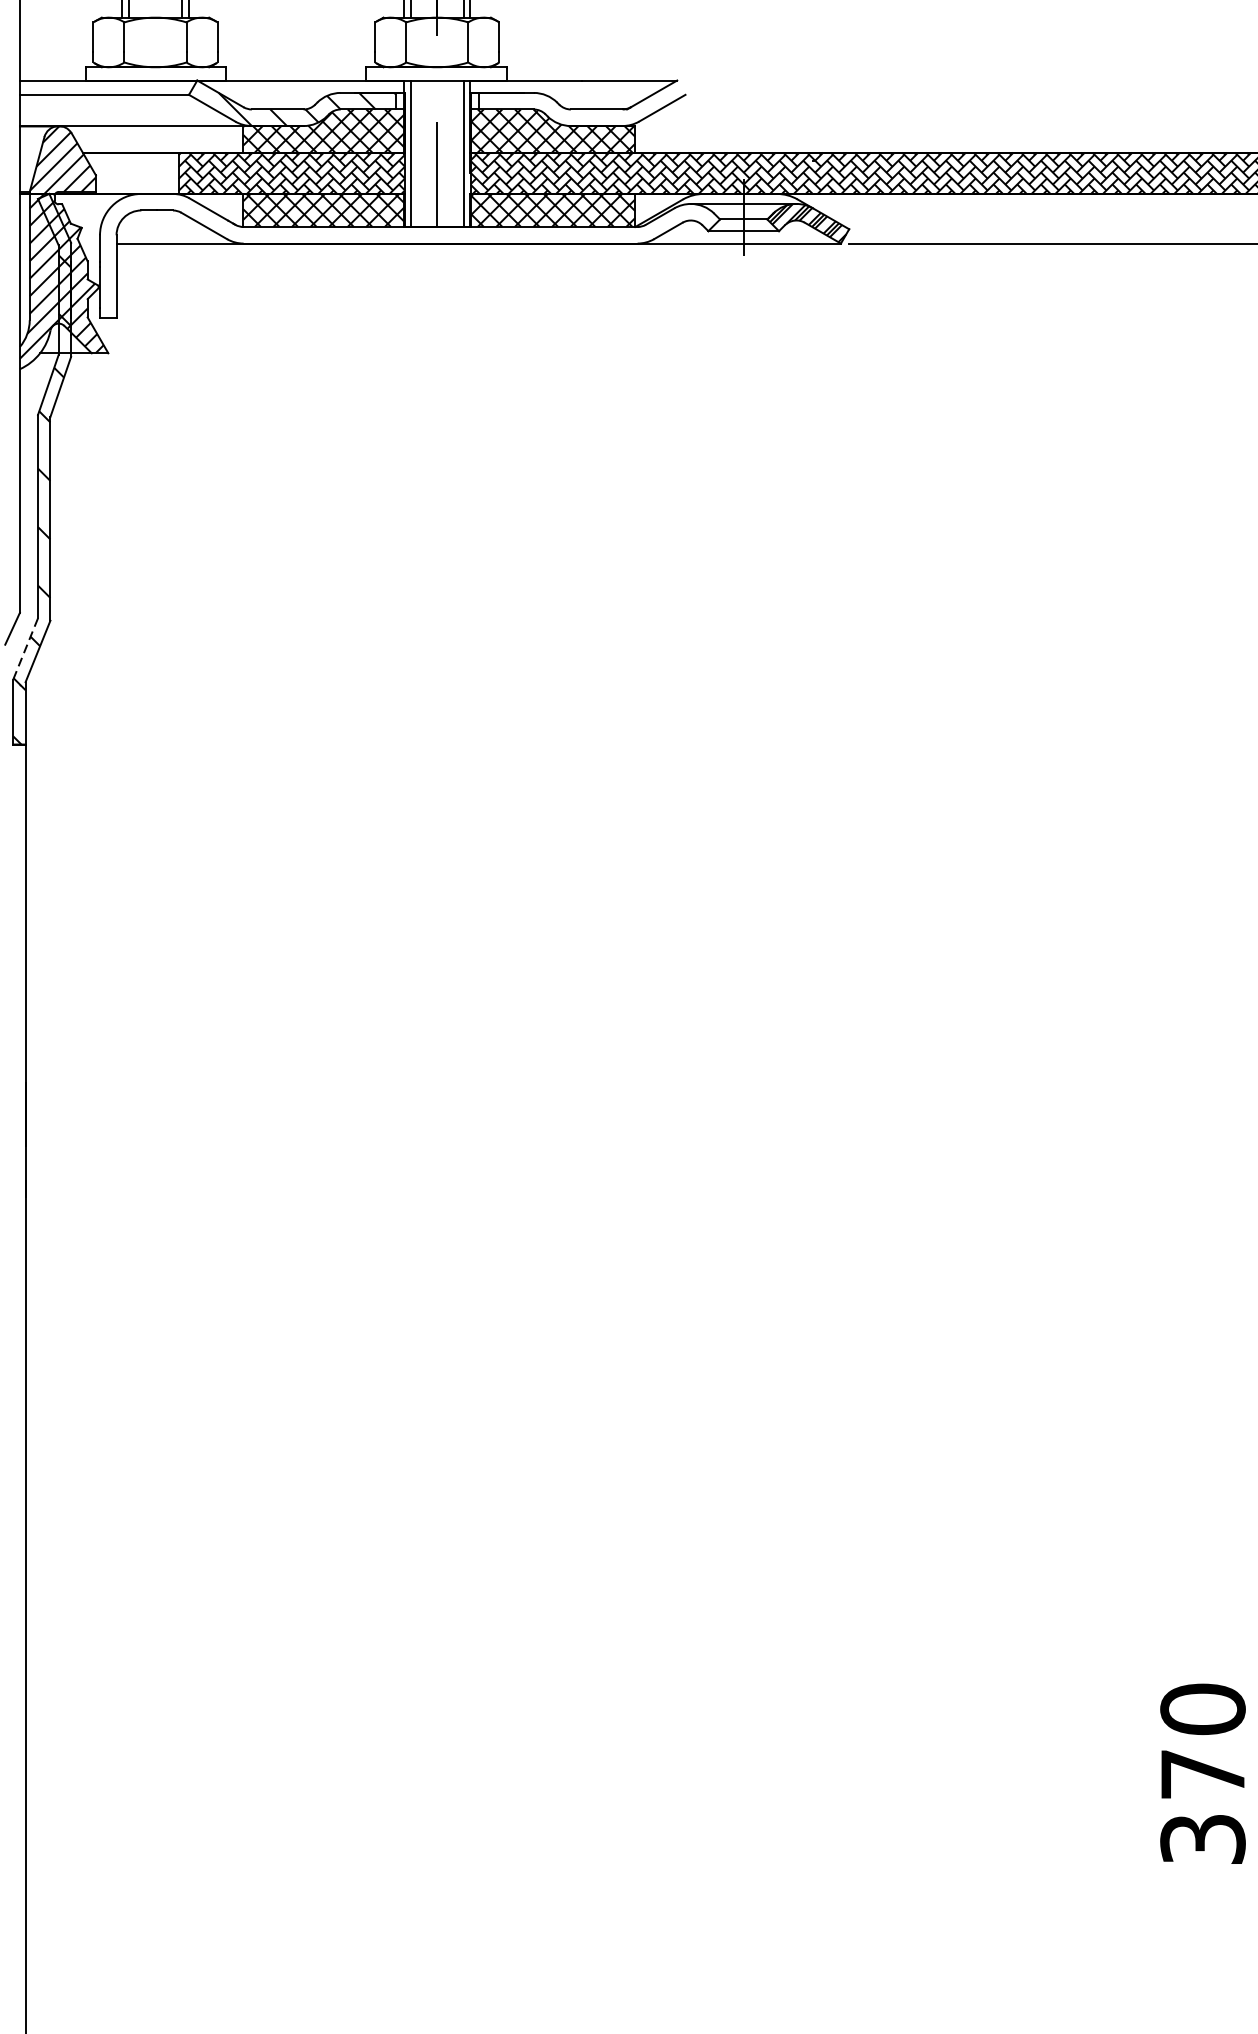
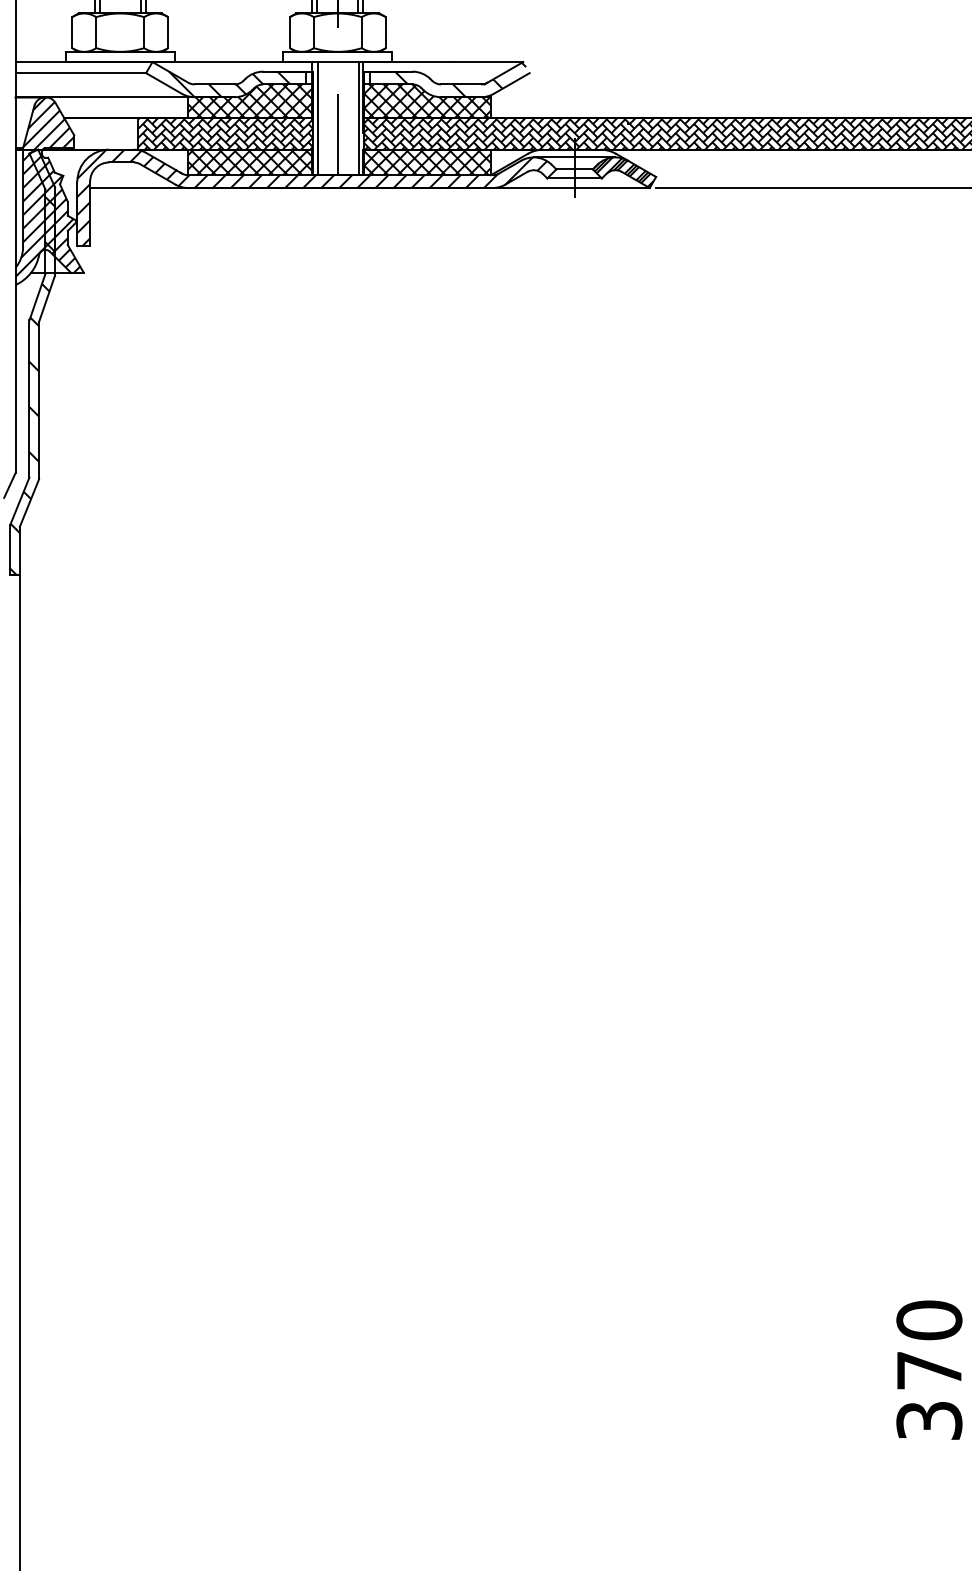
hatch: (595, 103) -> (460, 79), added
hatch: (404, 255) -> (312, 197), added
line: (25, 649) -> (19, 501), dashed -> solid

